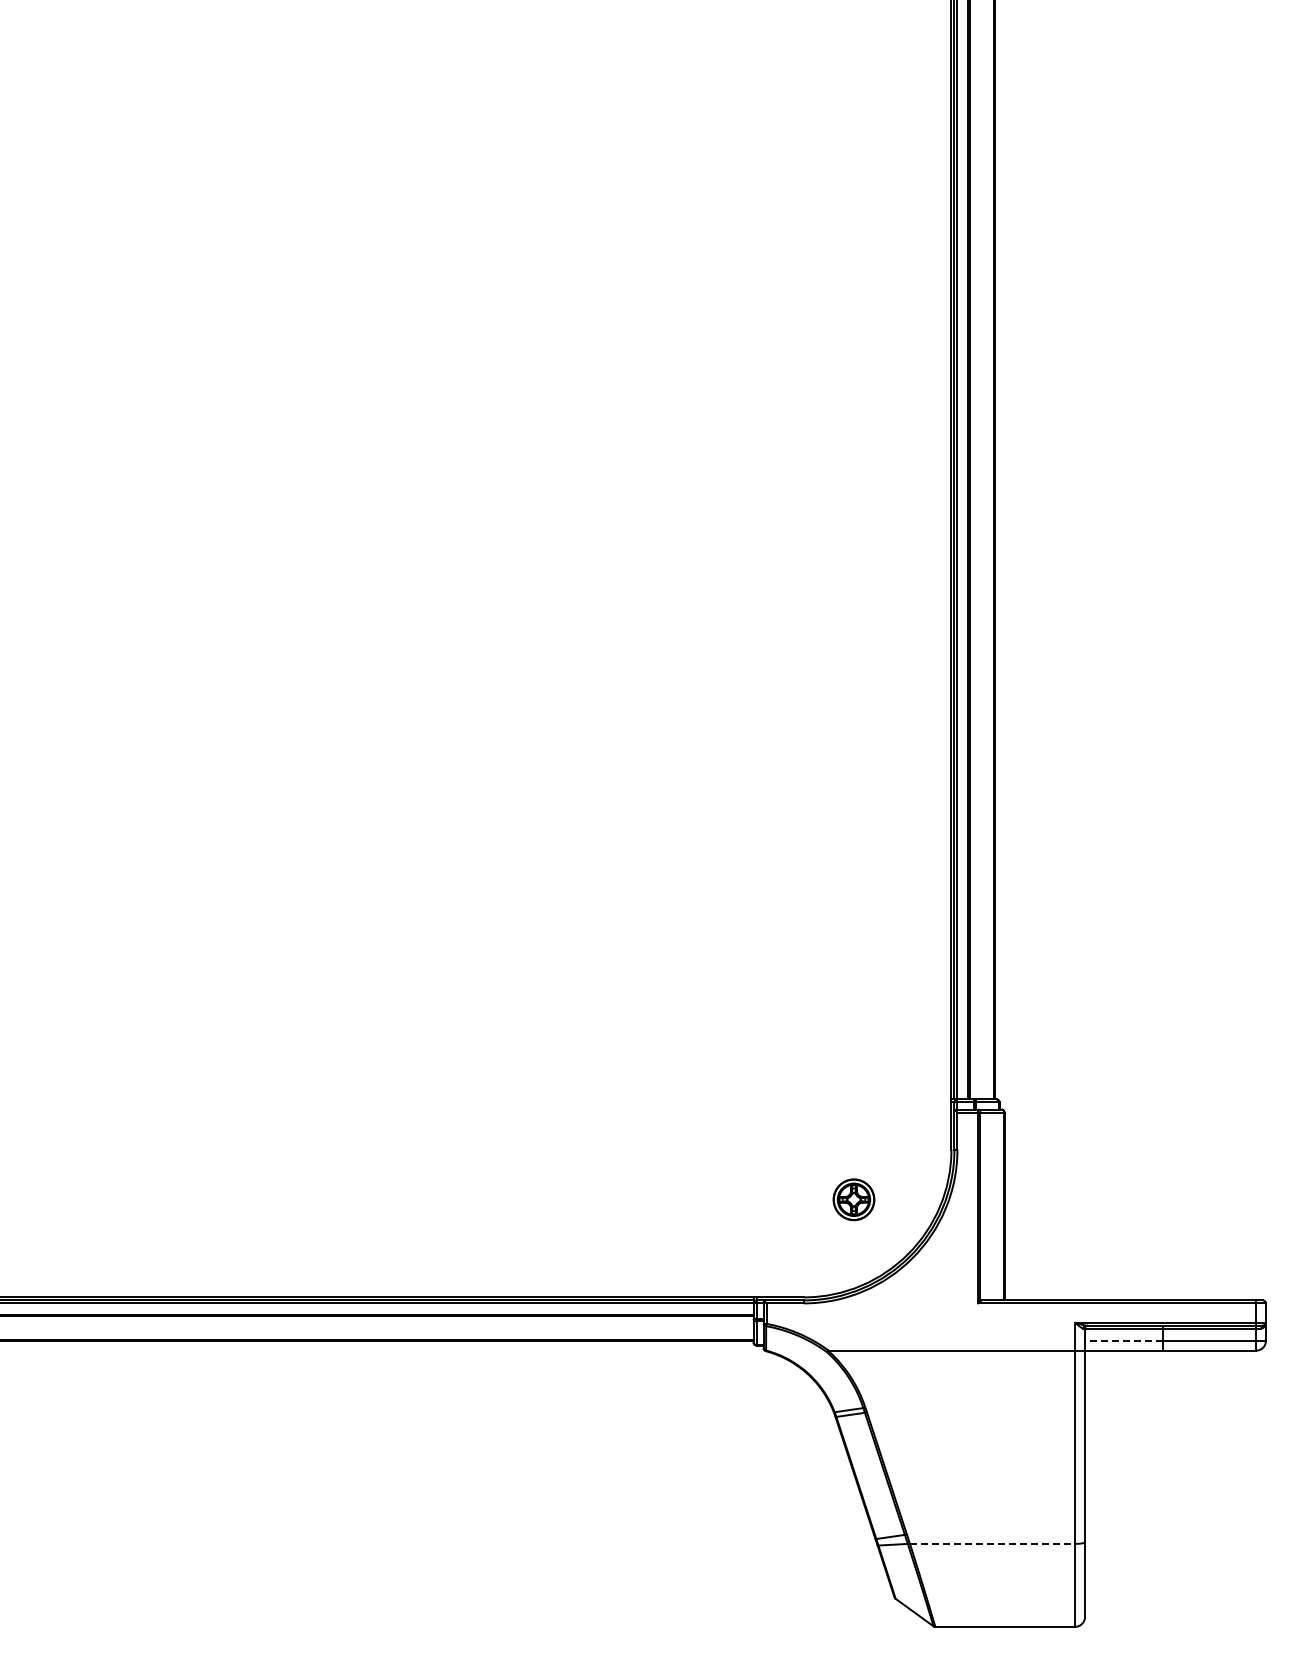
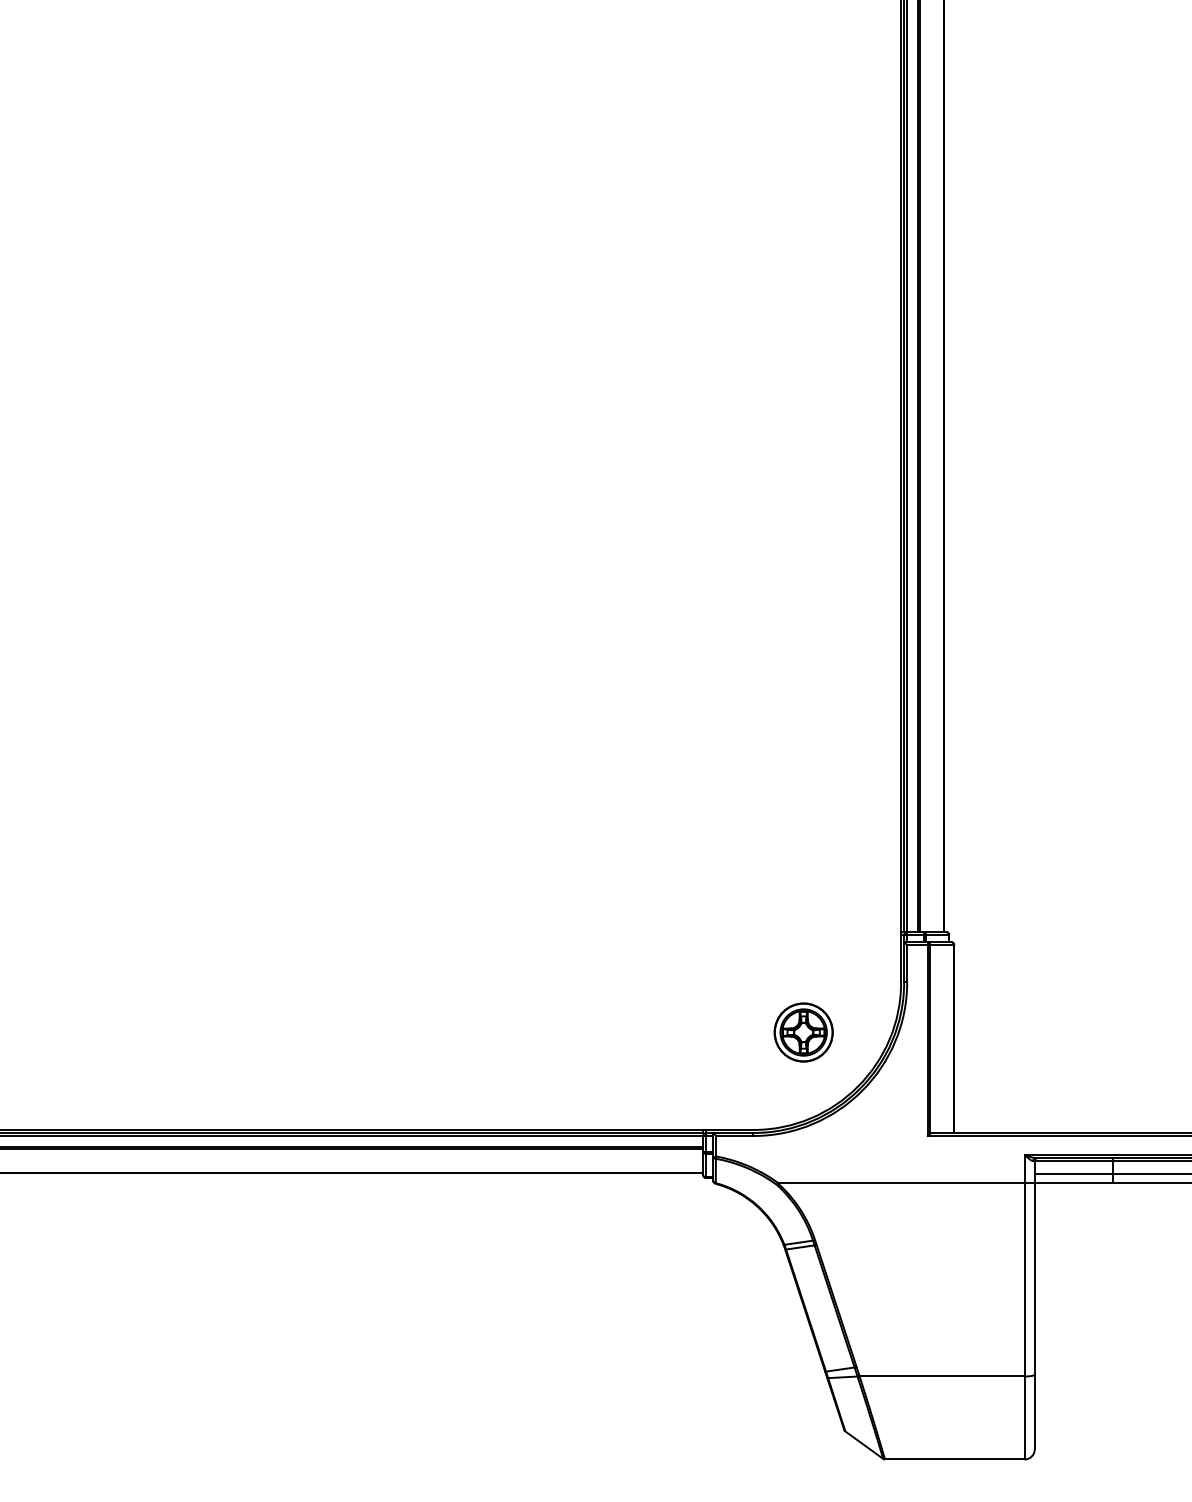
part: (853, 1199) -> (803, 1032), size x1.43
line: (1123, 1341) -> (1073, 1174), dashed -> solid
line: (992, 1543) -> (942, 1376), dashed -> solid

